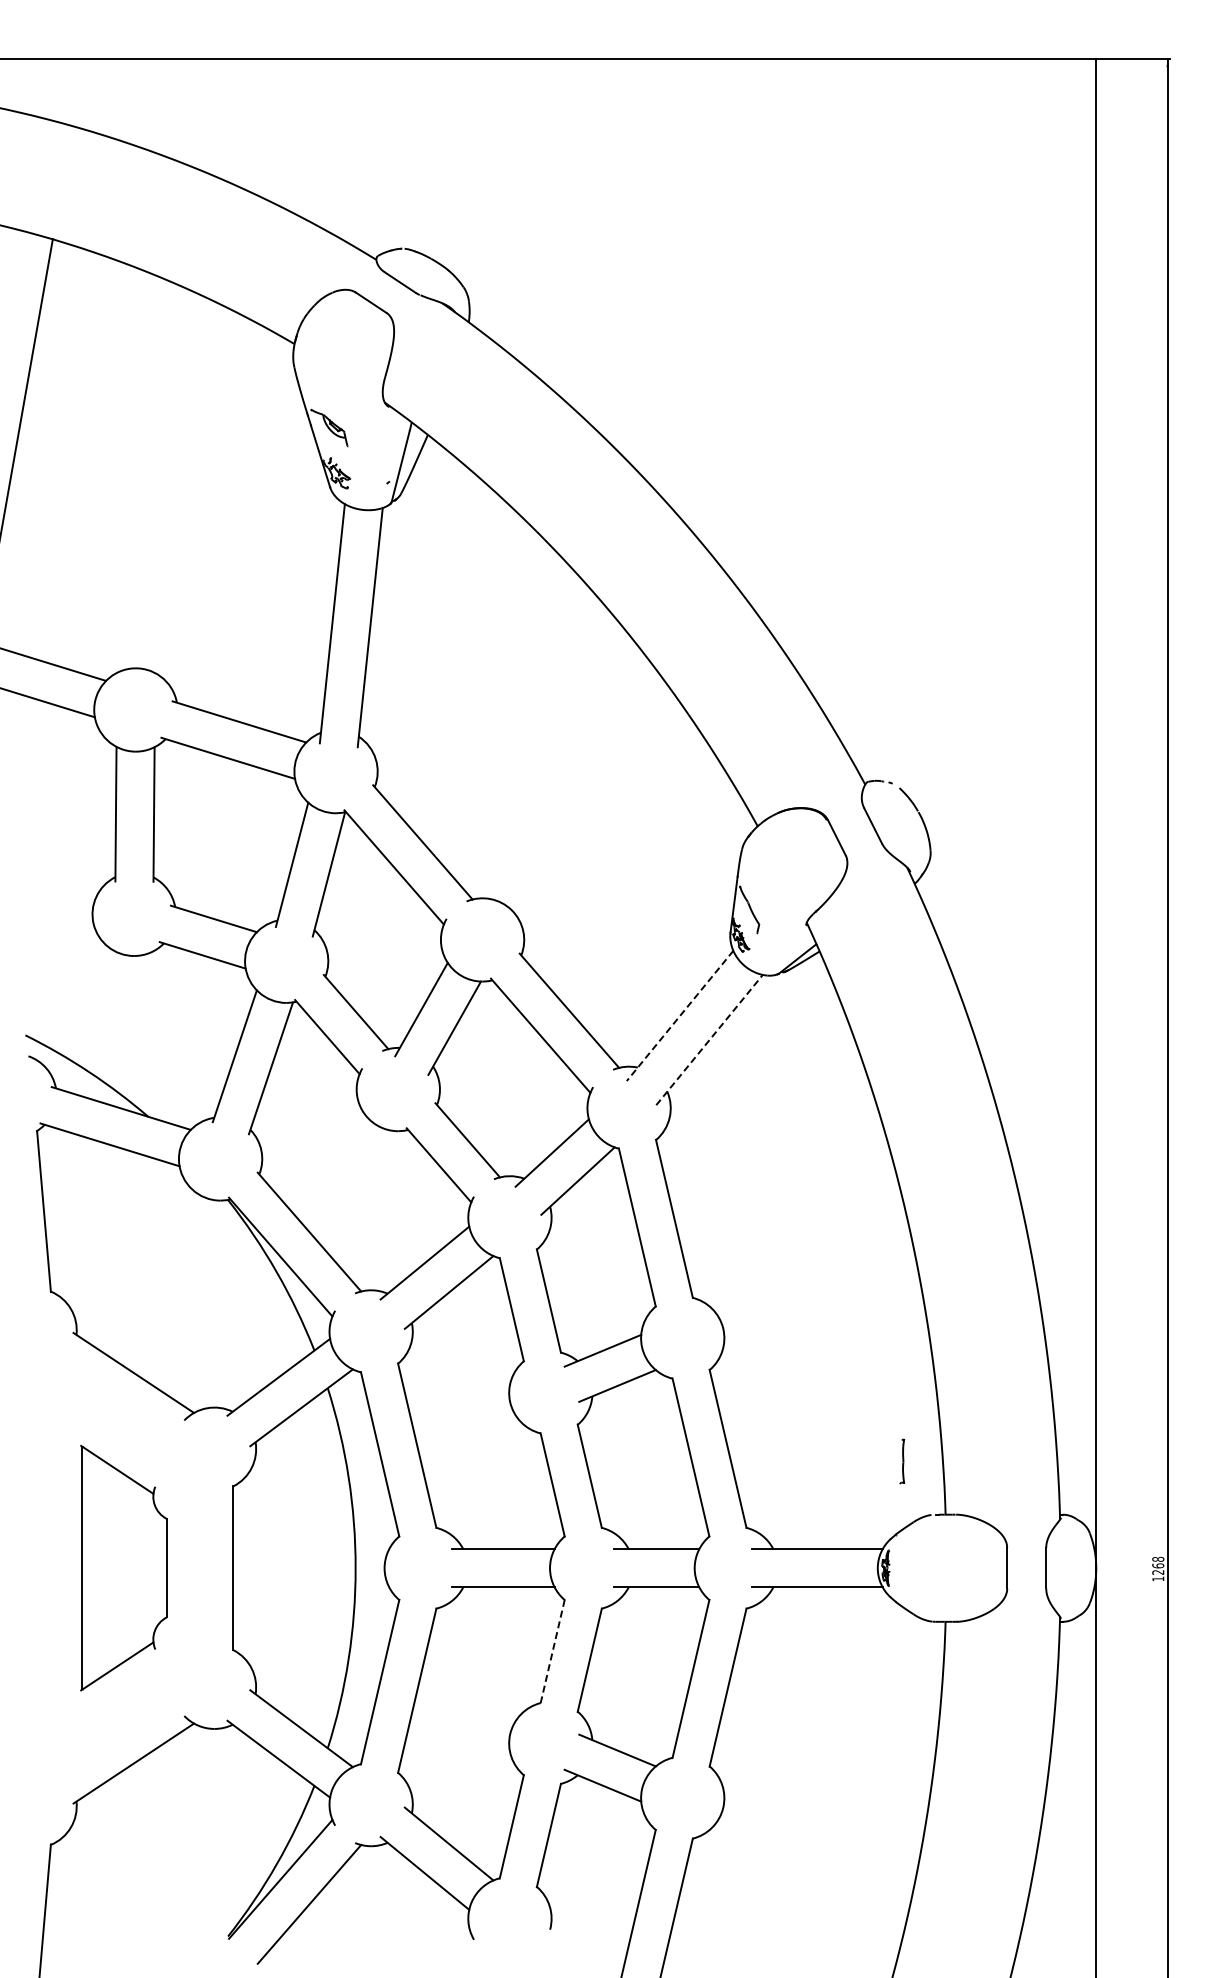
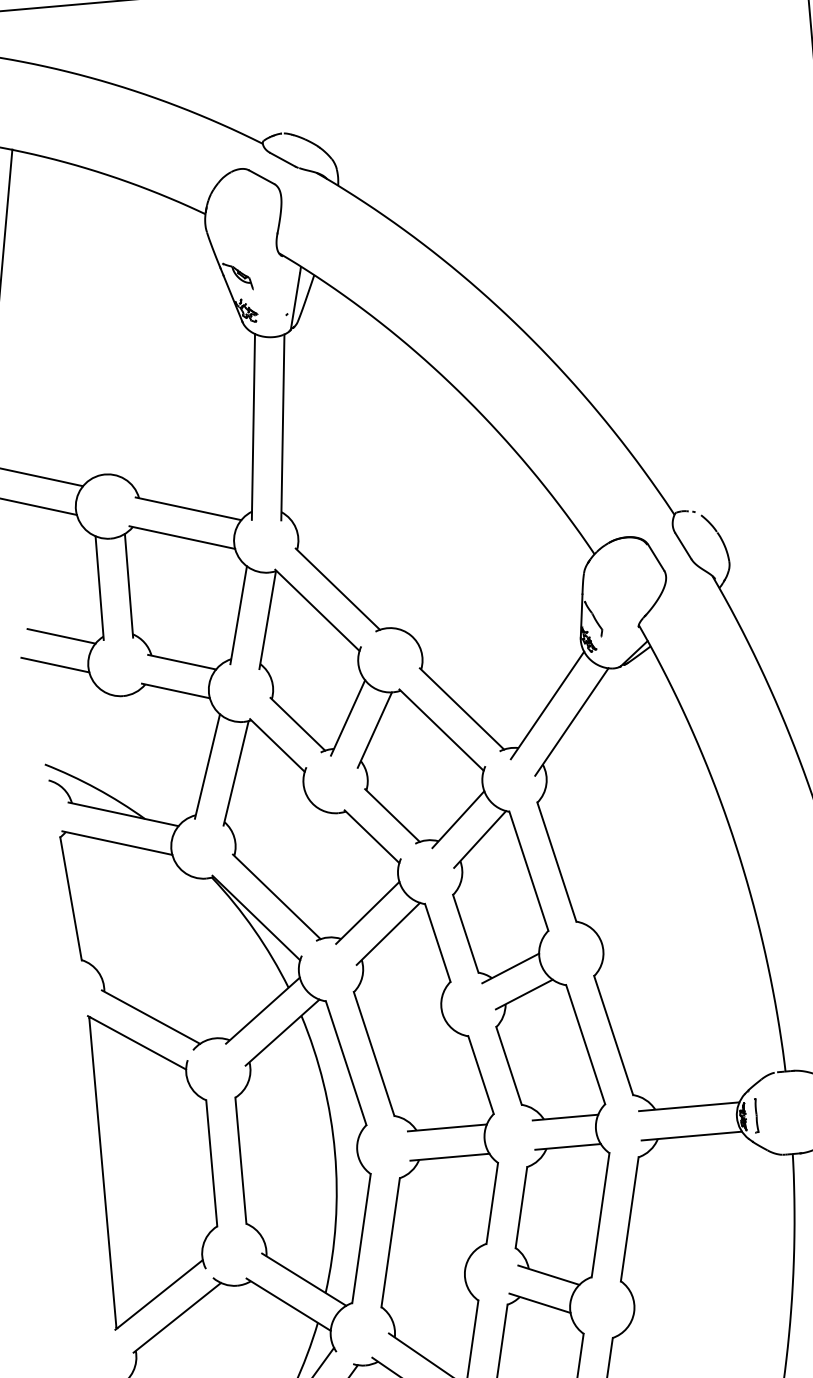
line: (61, 871) -> (61, 635), added
line: (50, 908) -> (55, 665), added
line: (679, 1016) -> (547, 705), dashed -> solid
line: (709, 1039) -> (571, 721), dashed -> solid
part: (902, 1461) -> (756, 1115), moved
part: (123, 1567) -> (156, 1167), size x1.67
line: (552, 1652) -> (492, 1204), dashed -> solid

